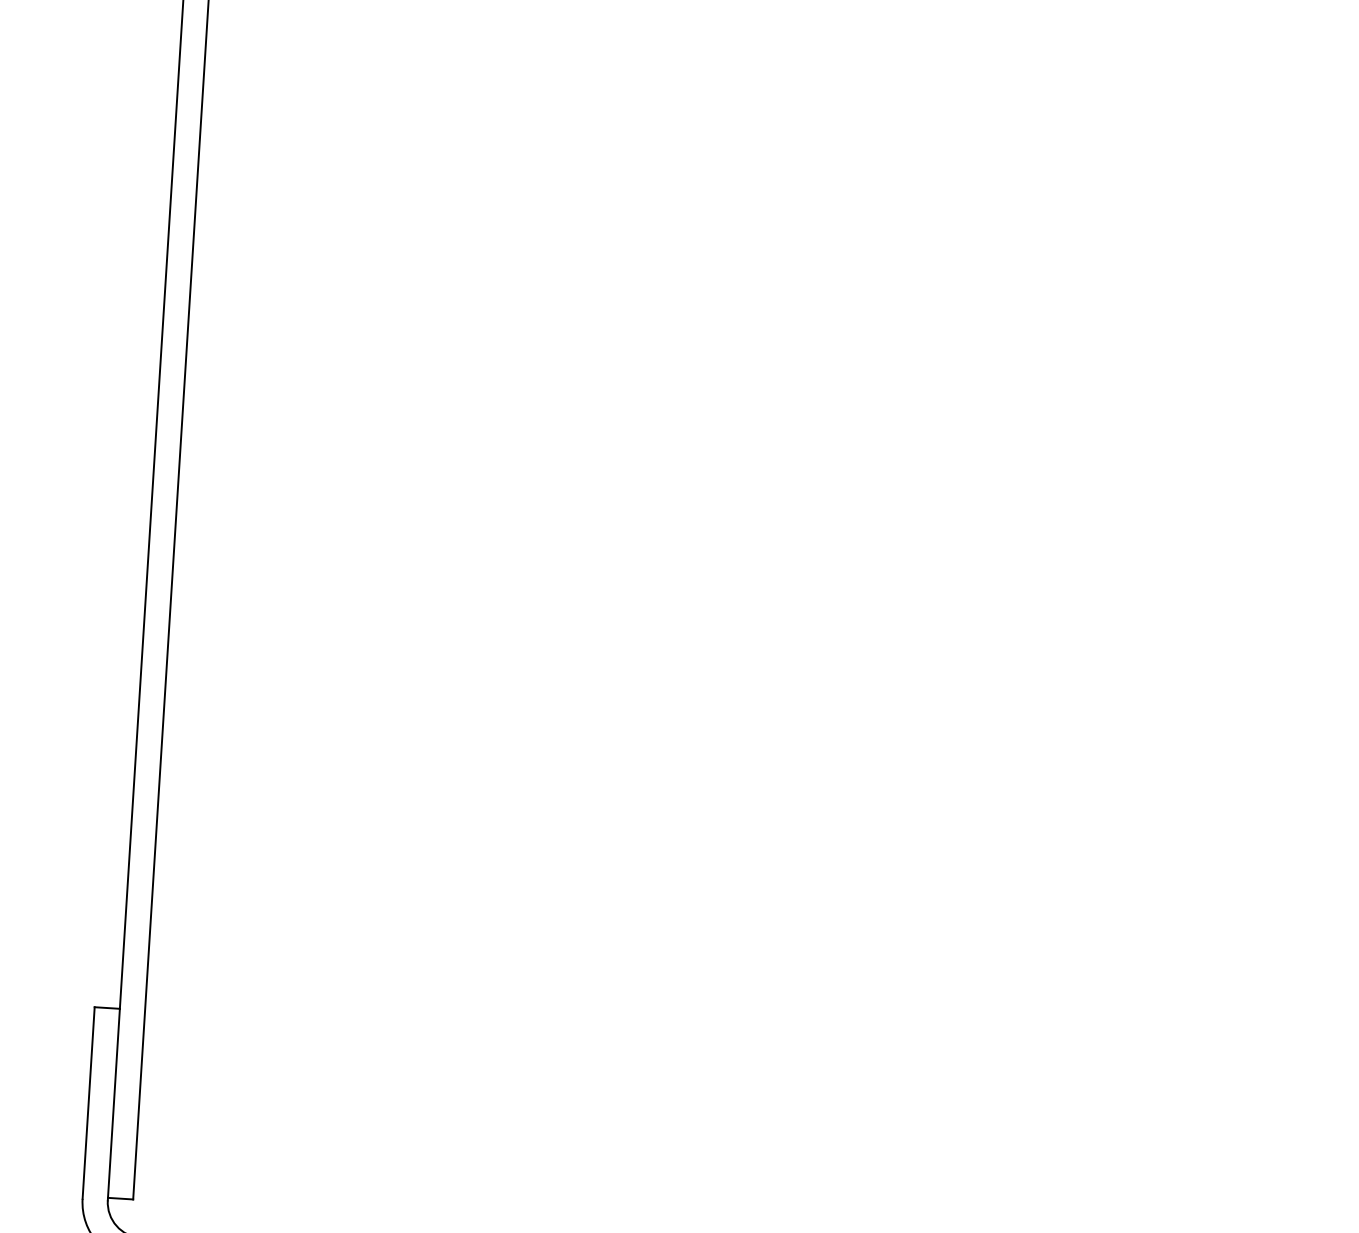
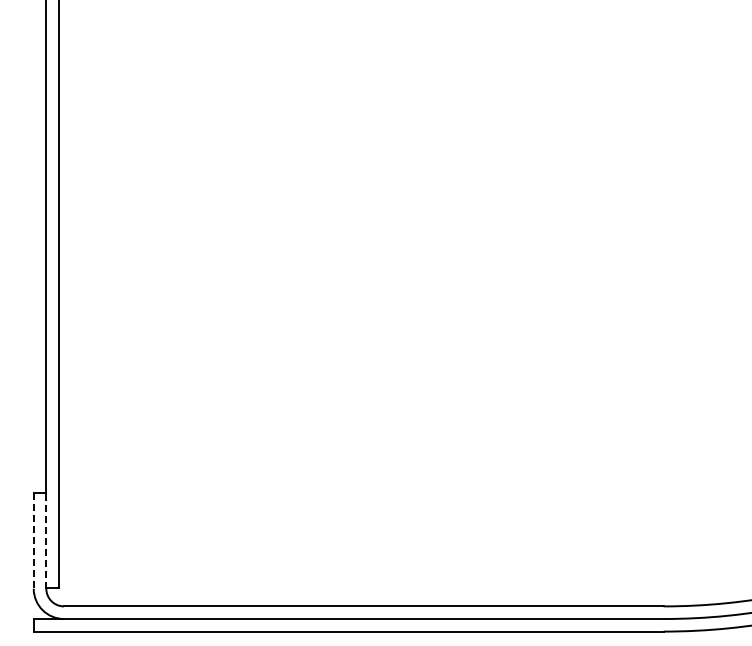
line: (88, 1102) -> (33, 540), solid -> dashed
line: (114, 1103) -> (46, 540), solid -> dashed

